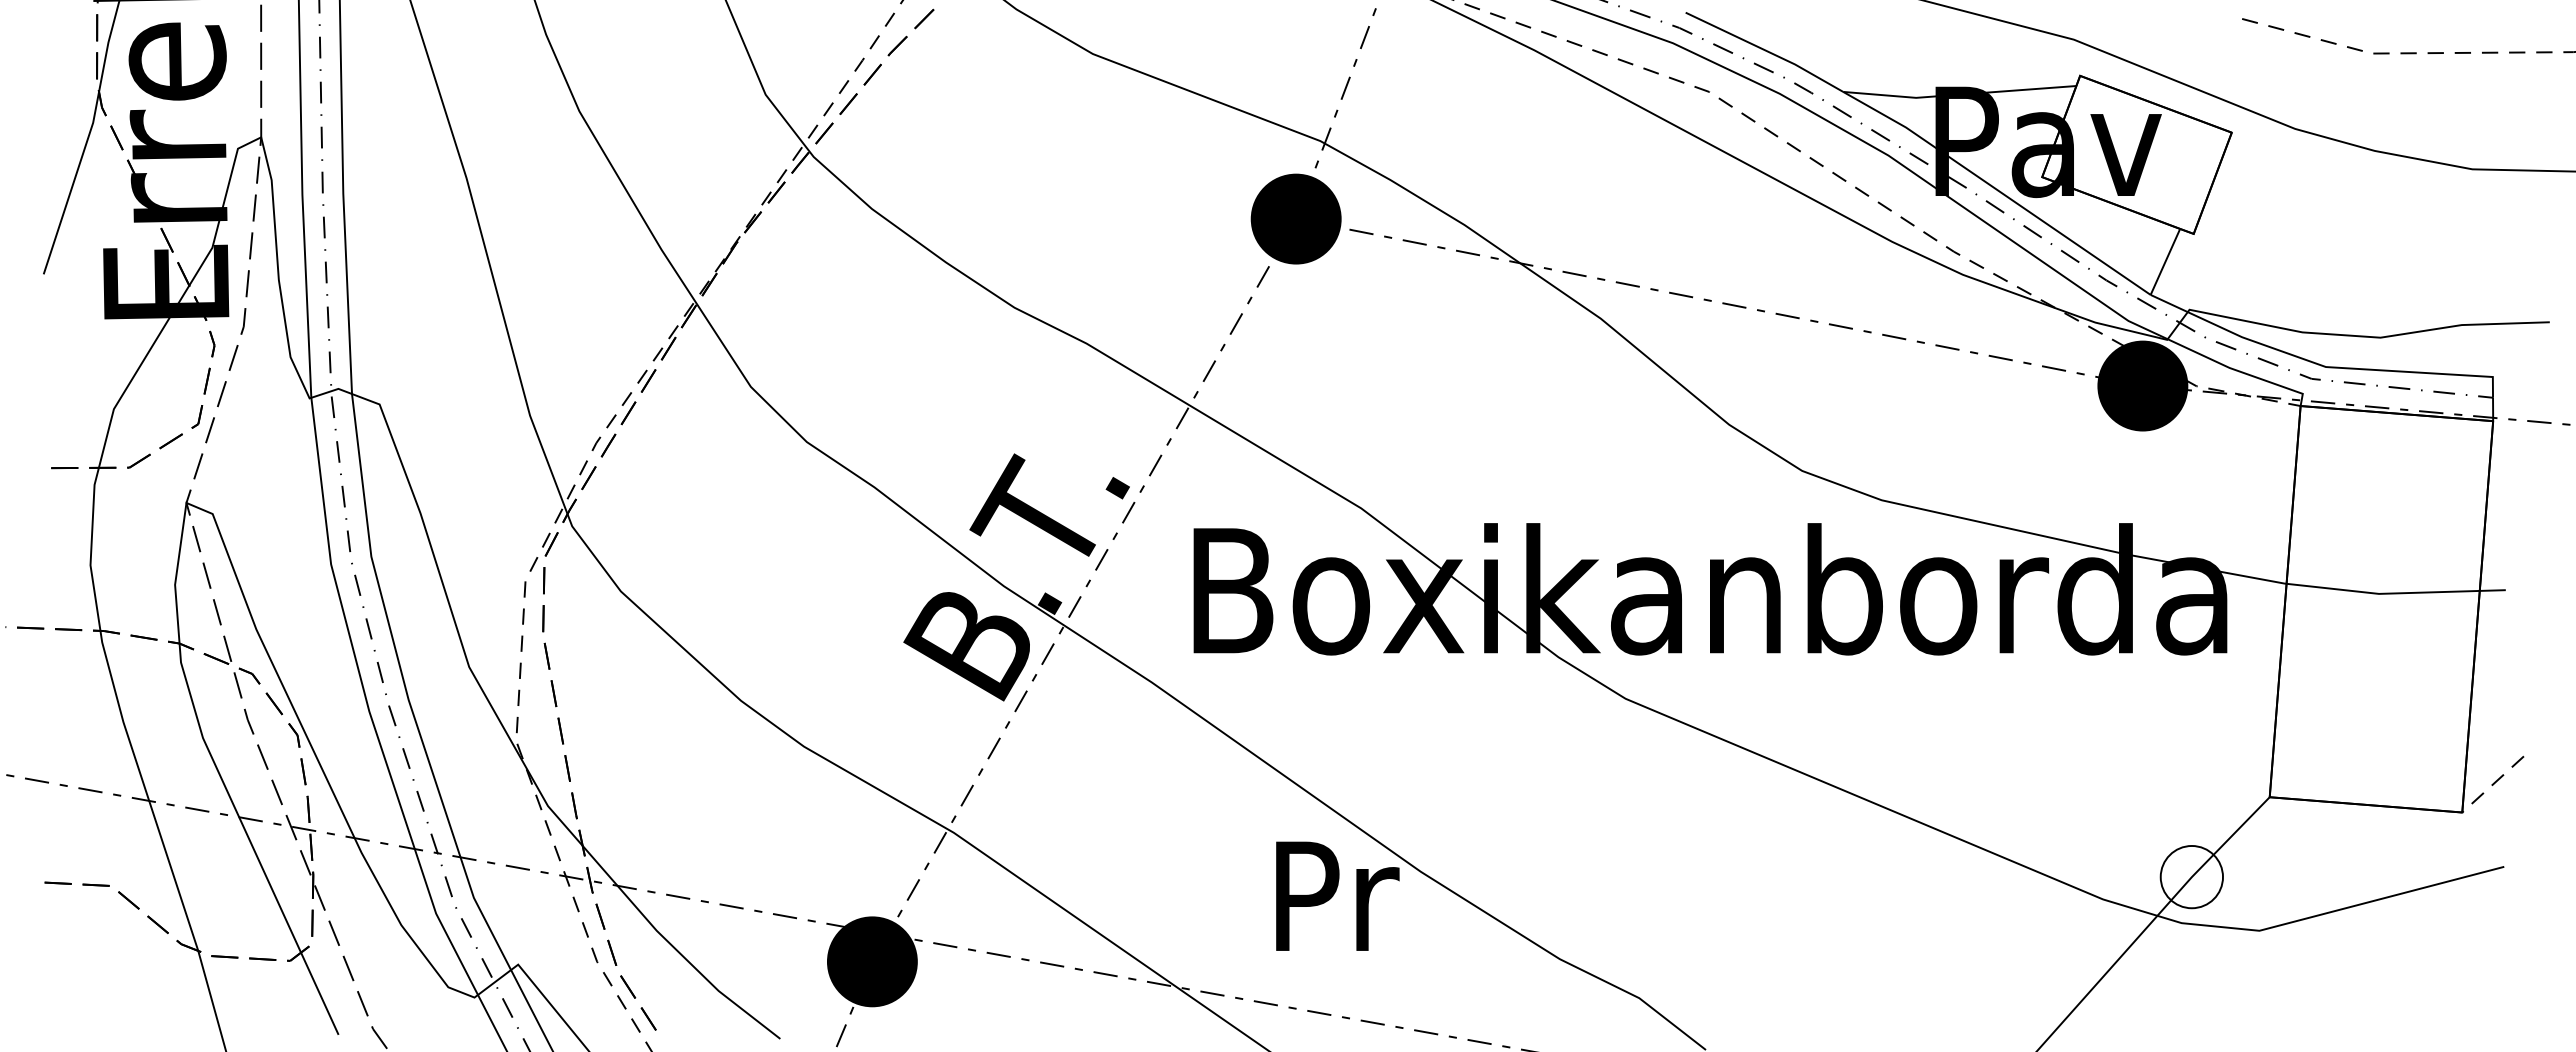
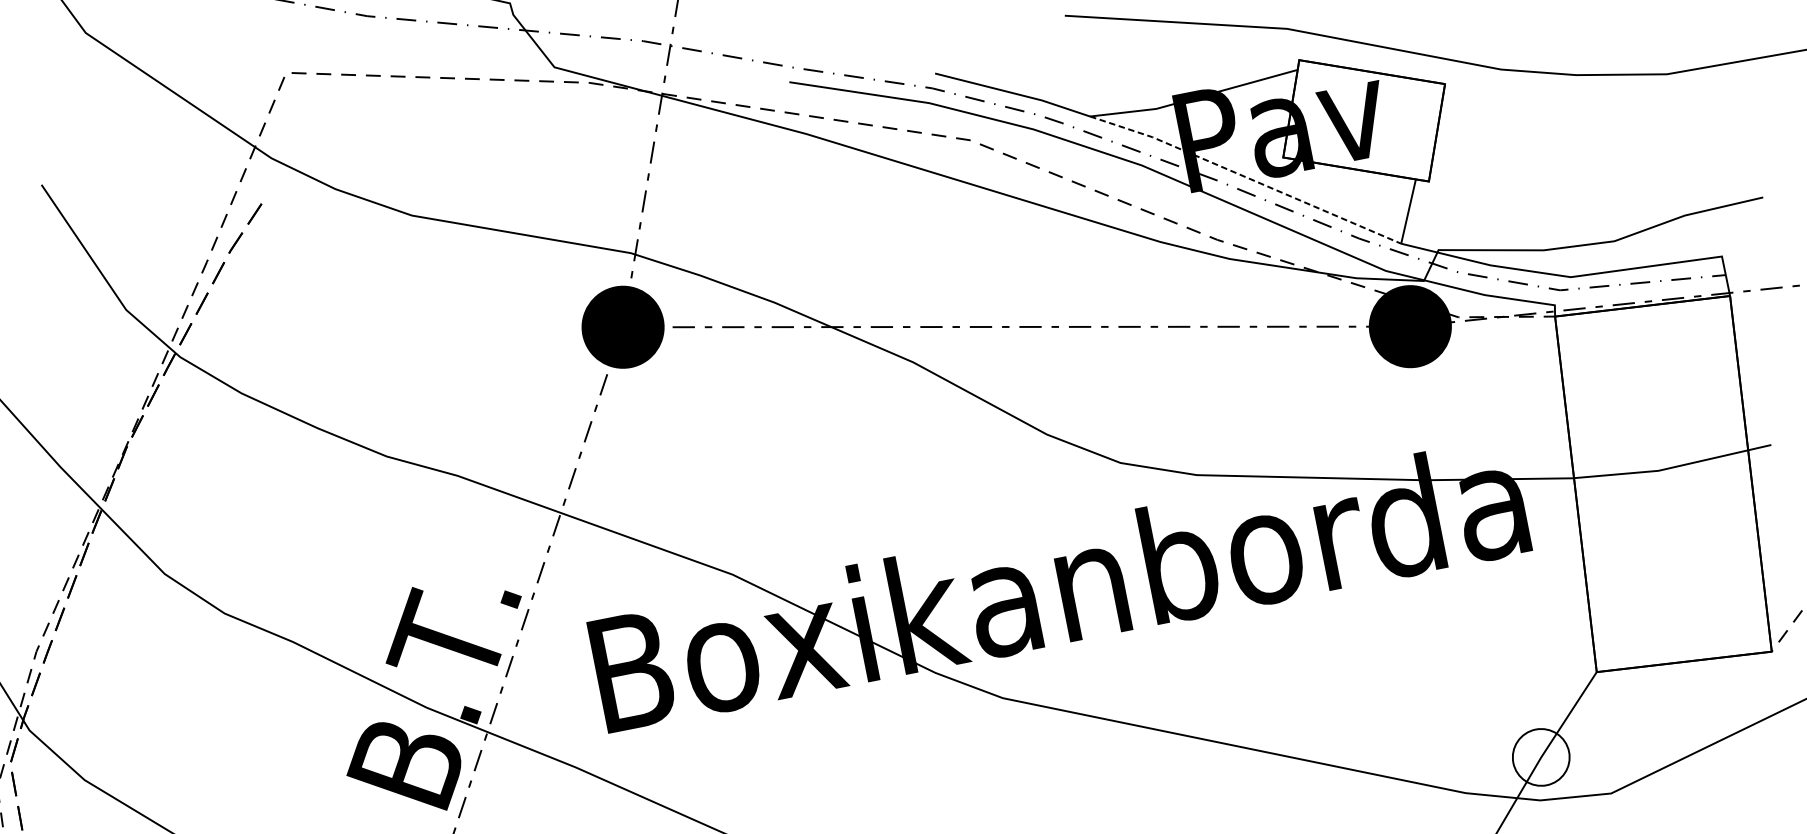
line: (1998, 190) -> (1246, 177), solid -> dashed

